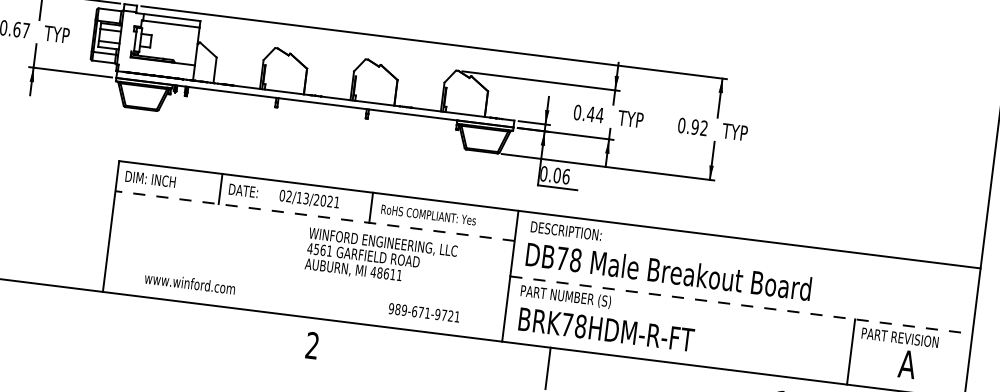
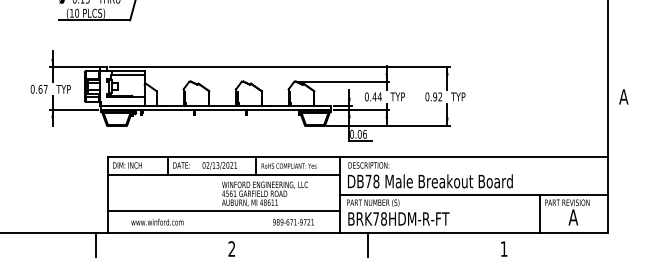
line: (315, 215) -> (224, 174), dashed -> solid
line: (307, 277) -> (224, 210), added
line: (741, 305) -> (474, 195), dashed -> solid
line: (79, 310) -> (96, 245), added

